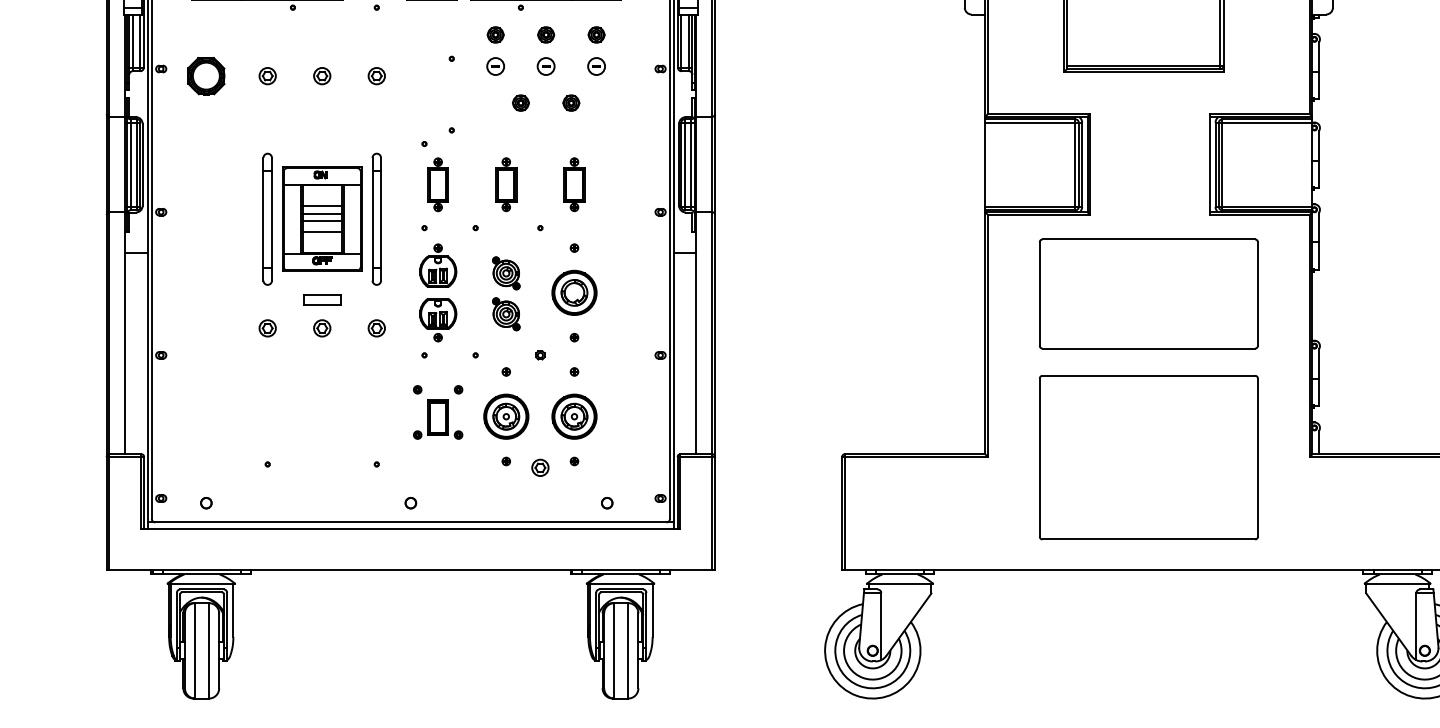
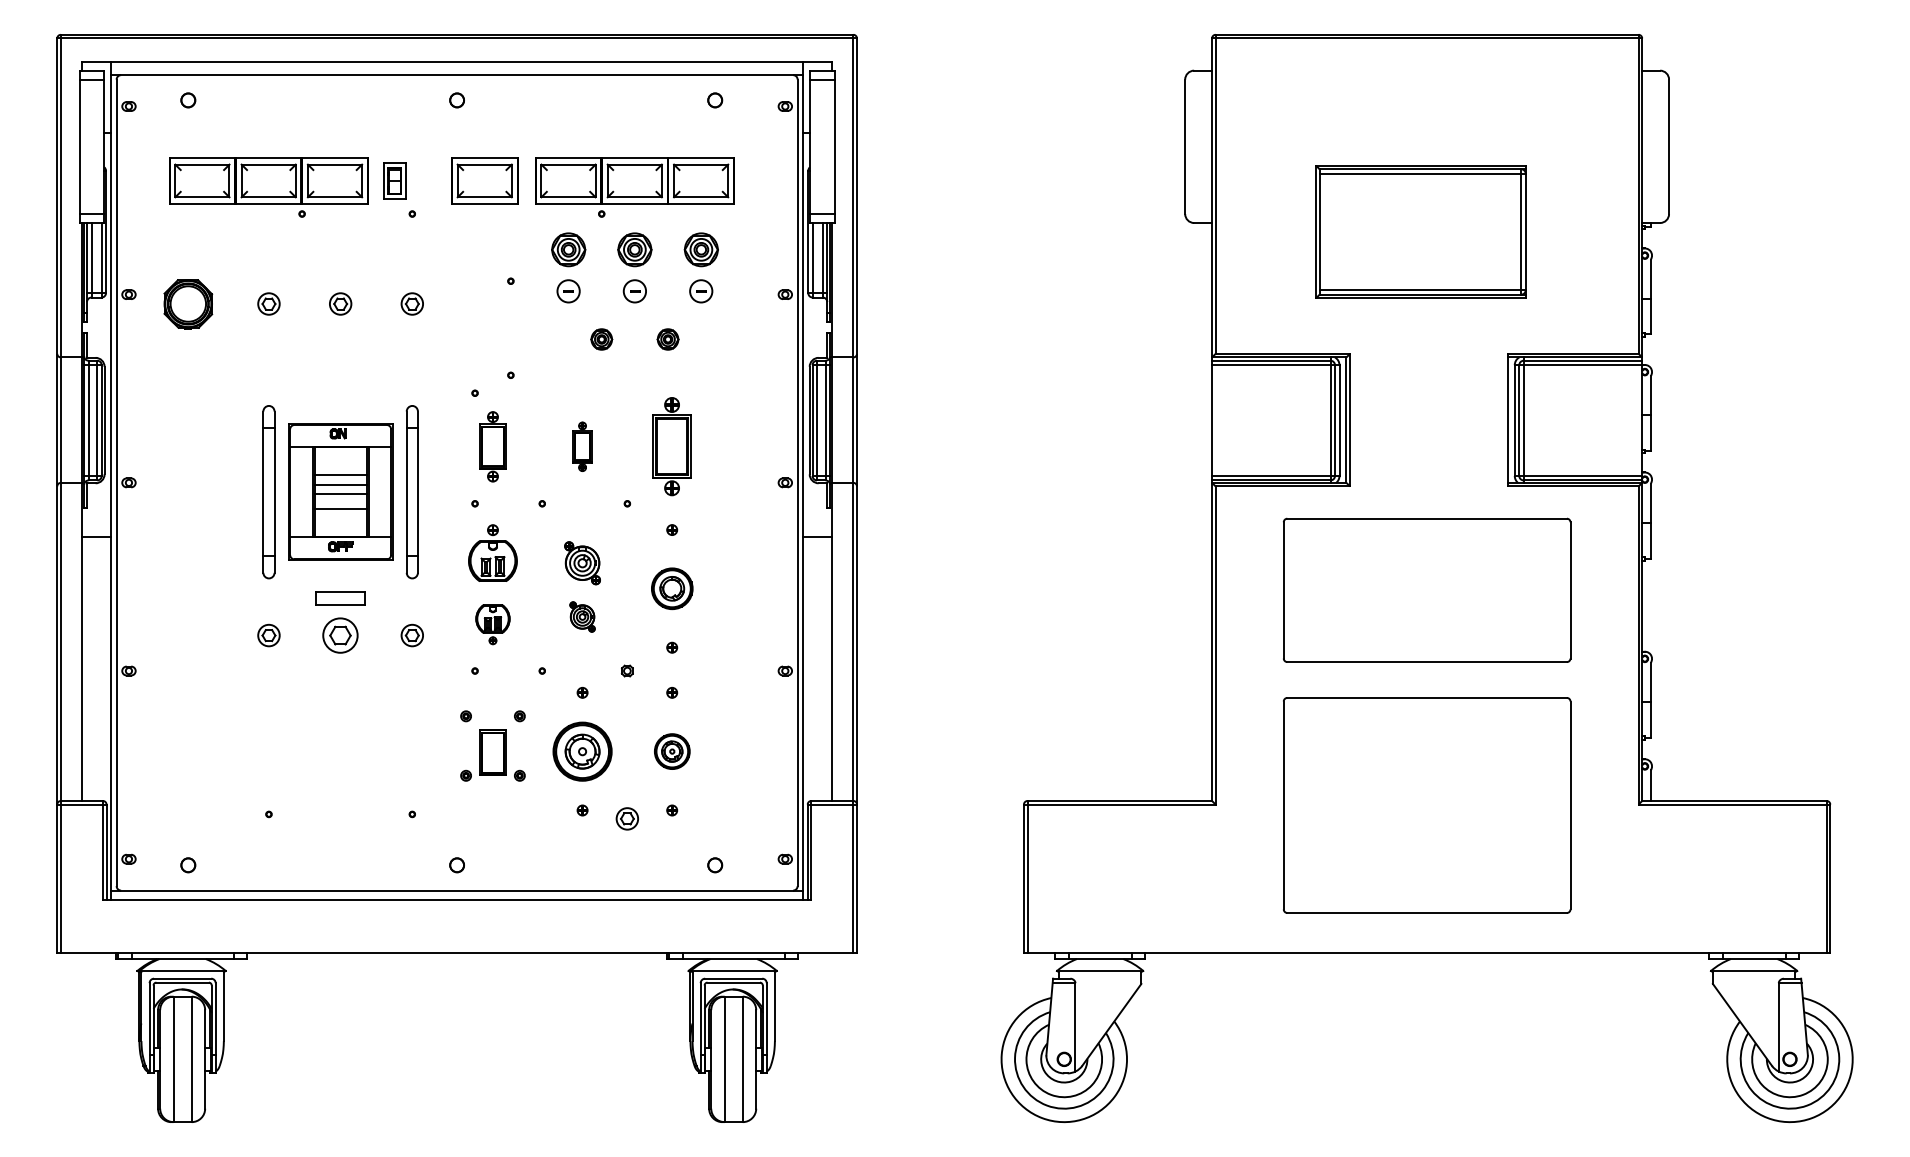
part: (495, 34) -> (568, 249), size x1.6
part: (545, 34) -> (634, 249), size x1.6
part: (596, 34) -> (700, 249), size x1.6
part: (506, 184) -> (582, 446), size x0.7
part: (574, 184) -> (672, 446), size x1.4
part: (574, 292) -> (672, 588), size x0.7
part: (506, 313) -> (582, 616), size x0.7
part: (437, 319) -> (492, 624), size x0.7
part: (322, 328) -> (340, 635), size x1.6
part: (574, 416) -> (672, 751), size x0.6

